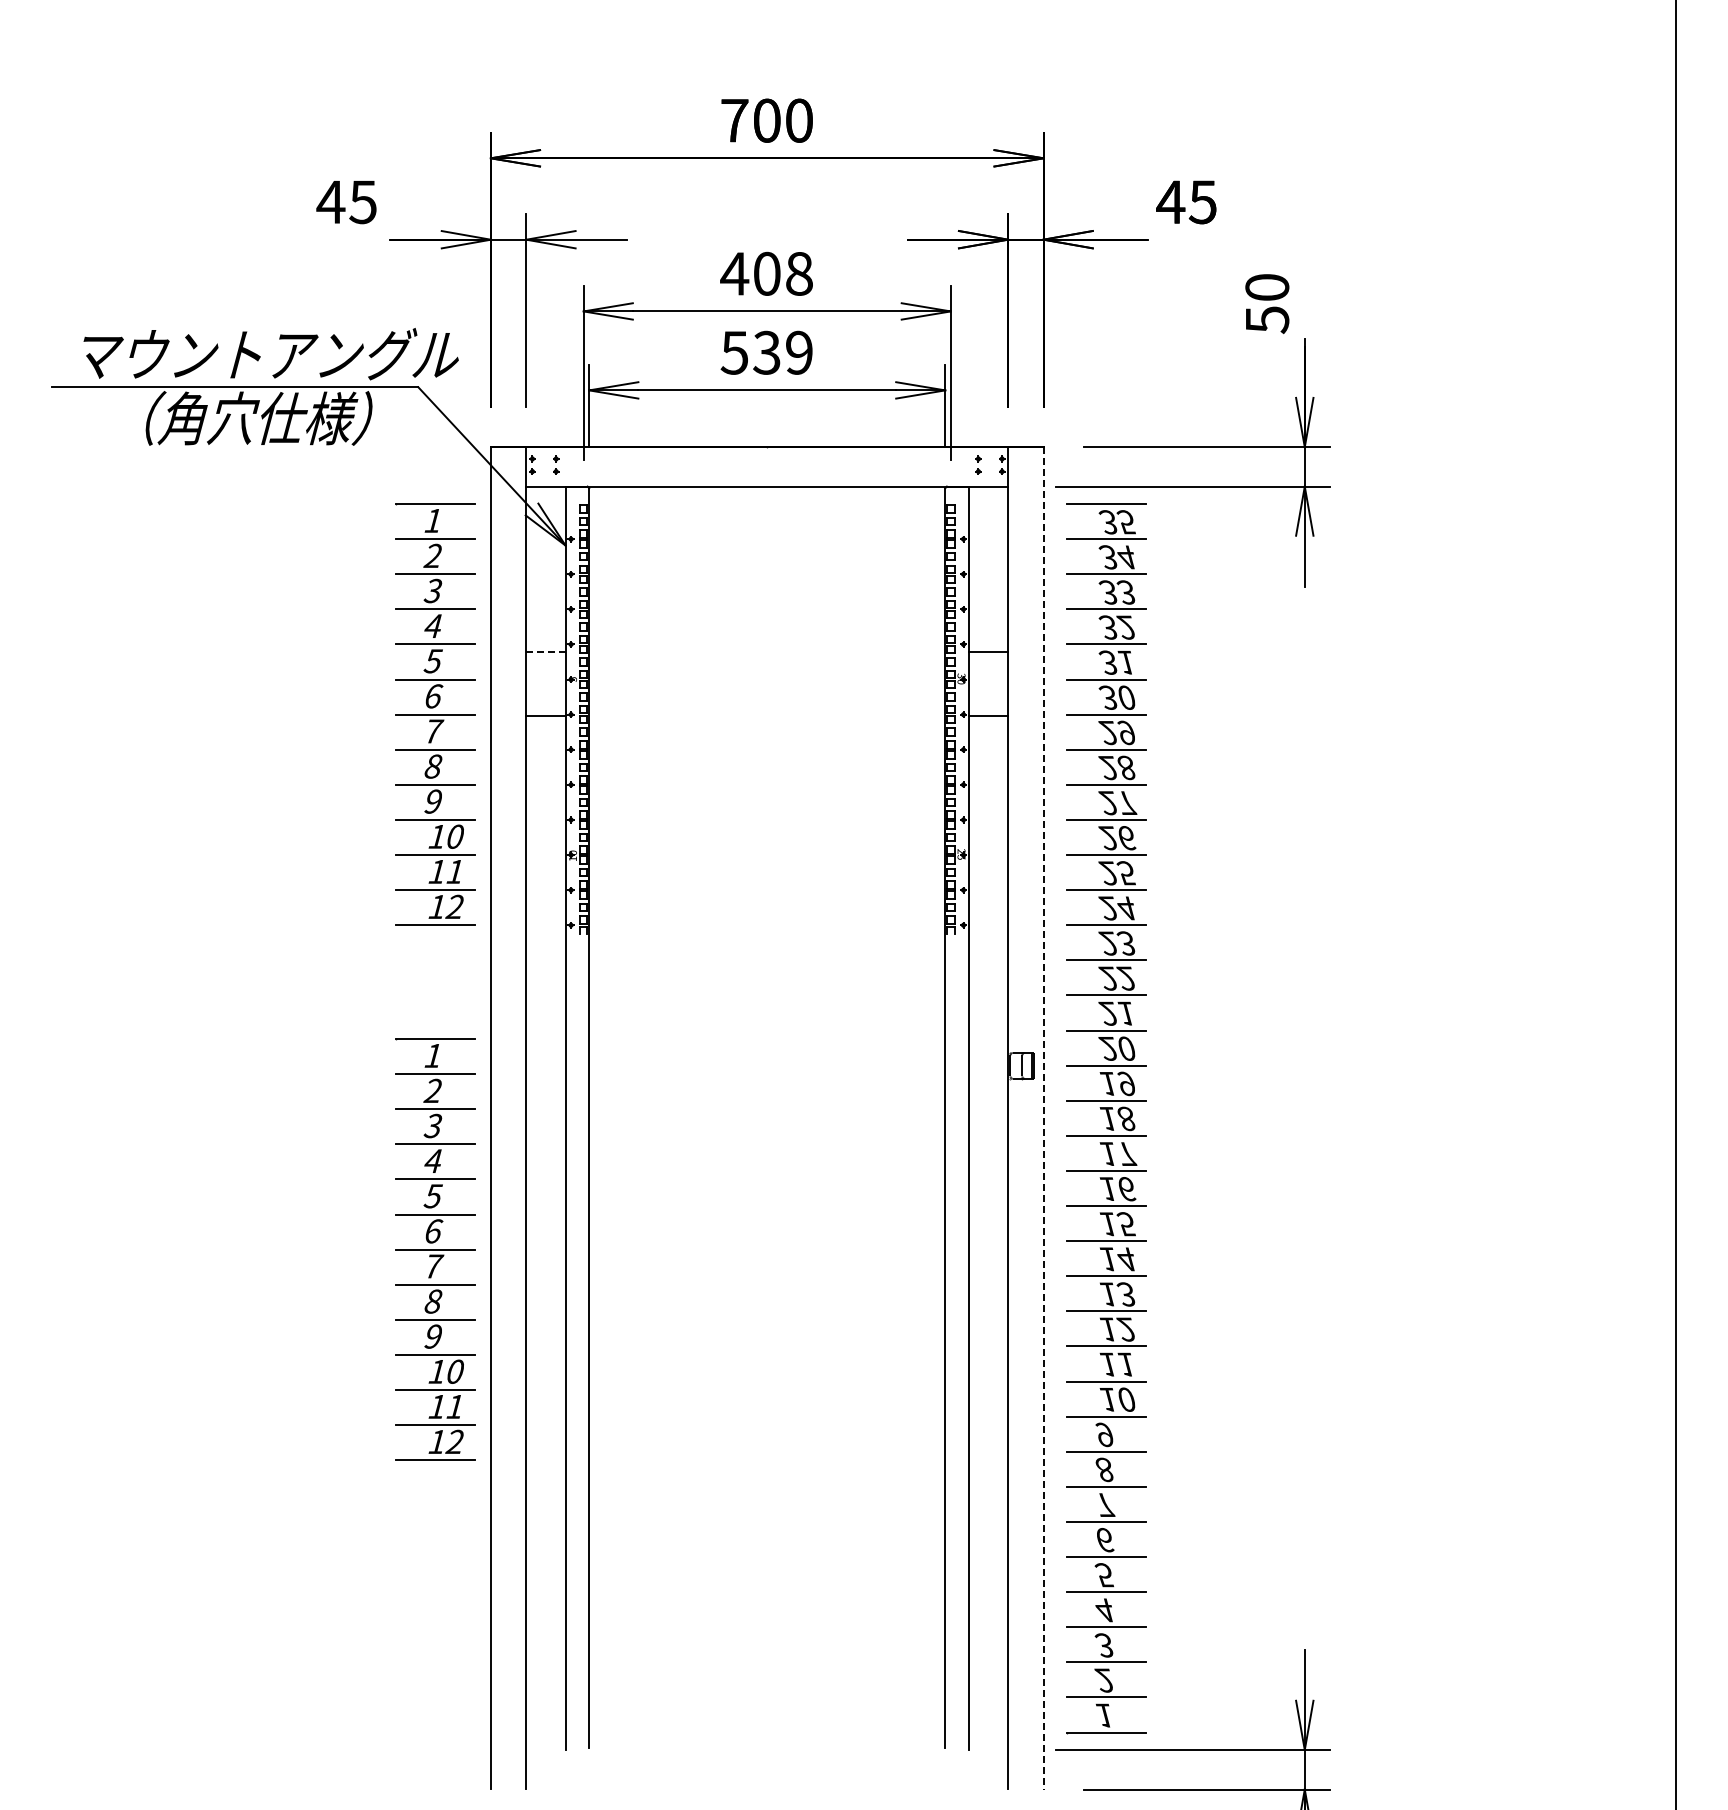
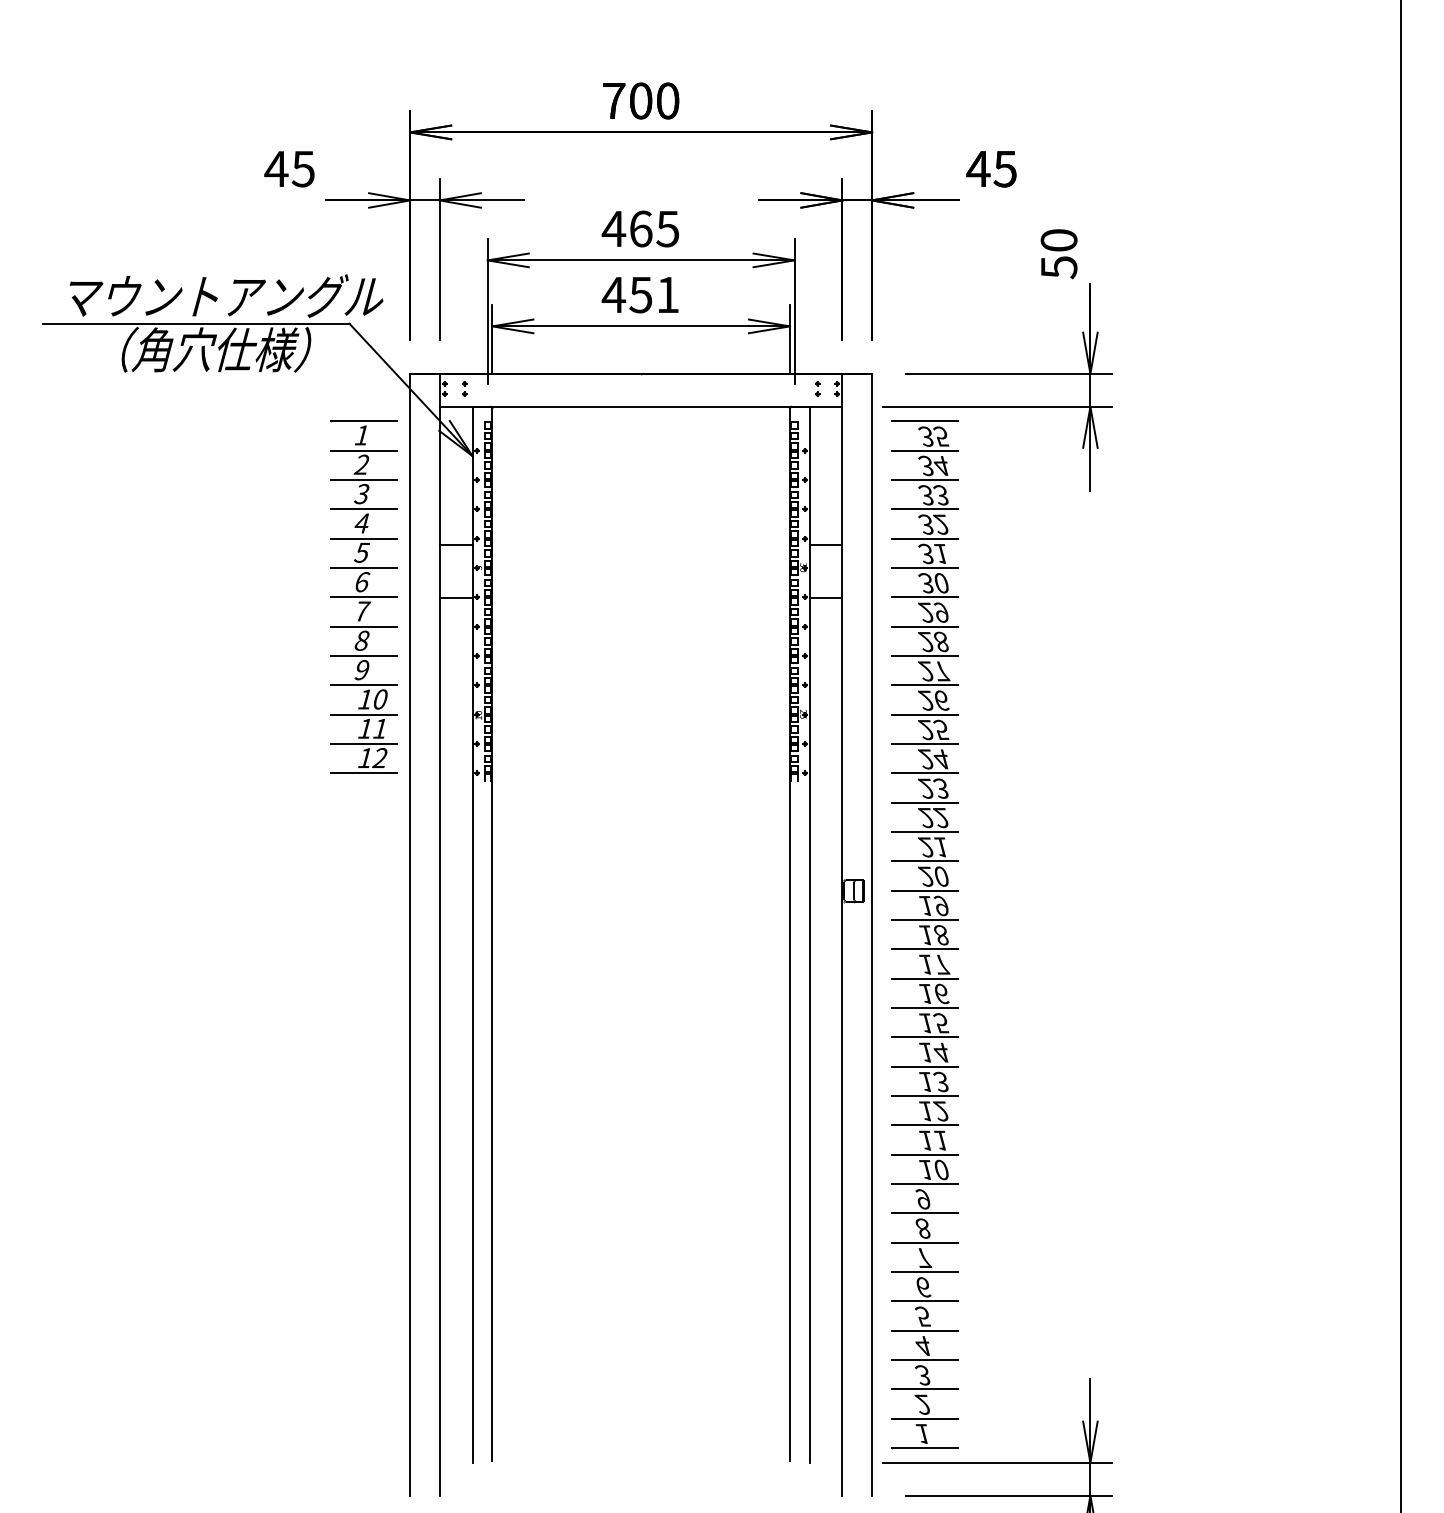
text: (783, 273) -> (654, 228), 408 -> 465
text: (766, 352) -> (640, 294), 539 -> 451
line: (545, 652) -> (455, 545), dashed -> solid
line: (1043, 1118) -> (872, 934), dashed -> solid
part: (435, 1249) -> (363, 1044), removed

